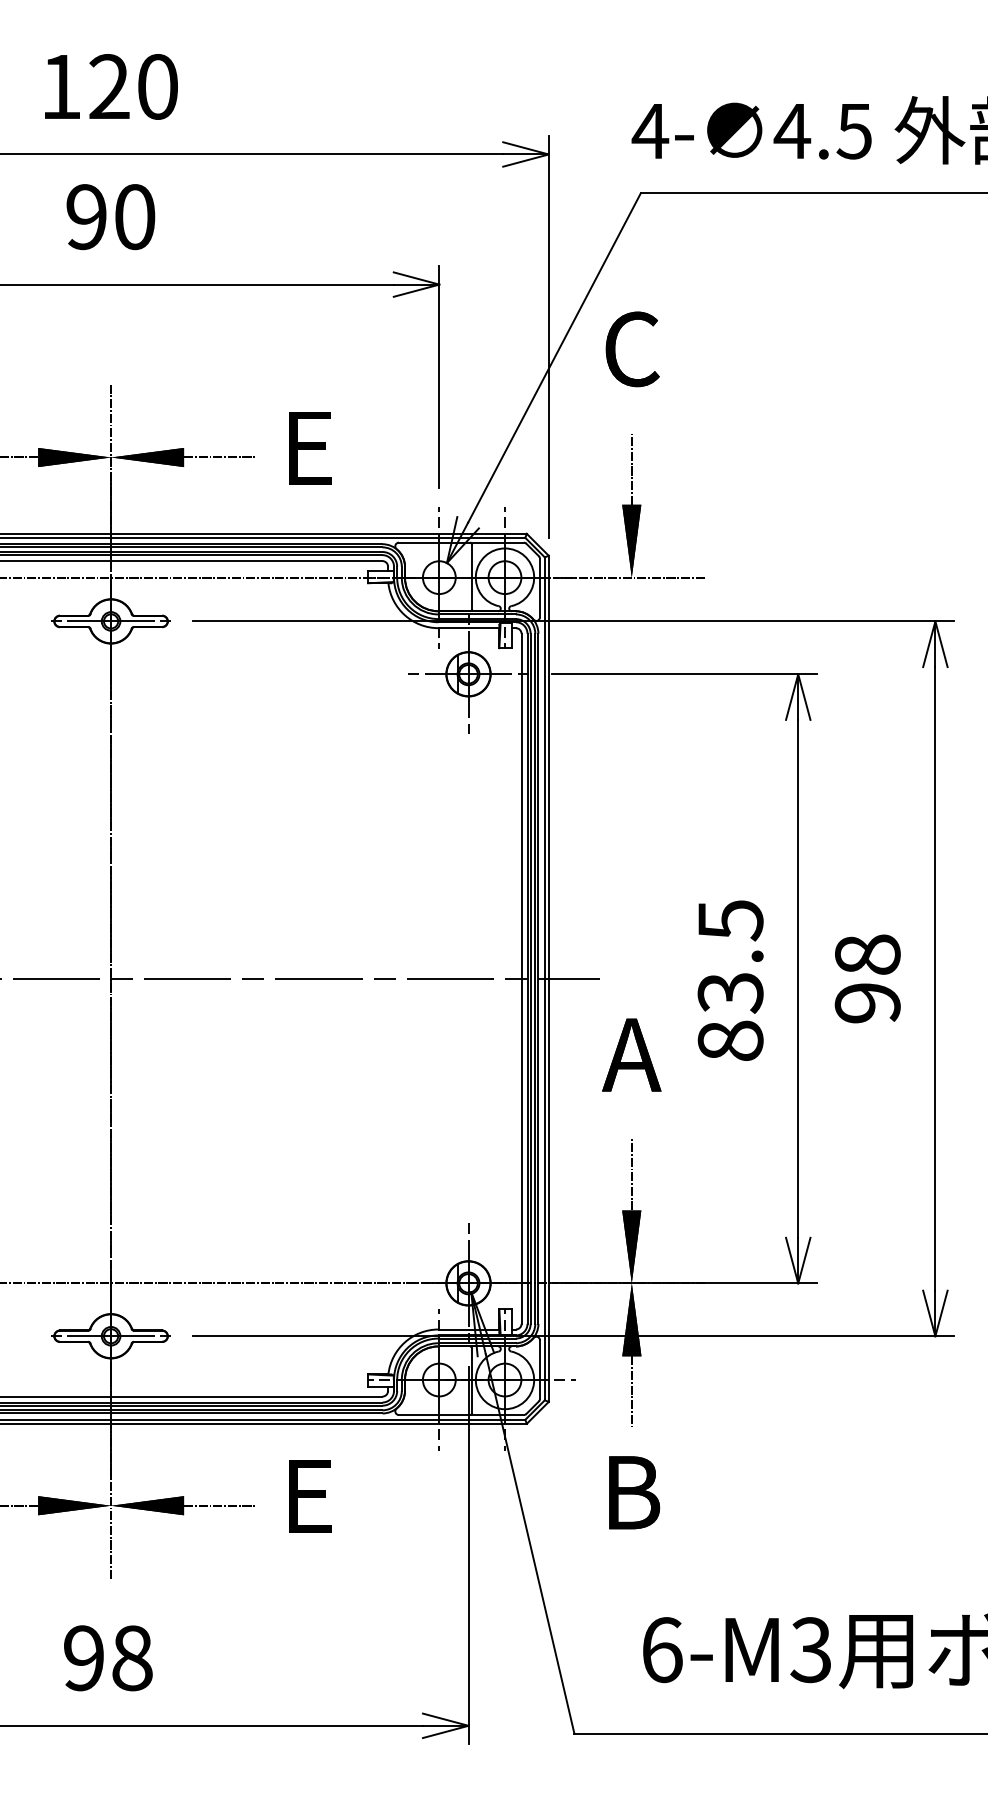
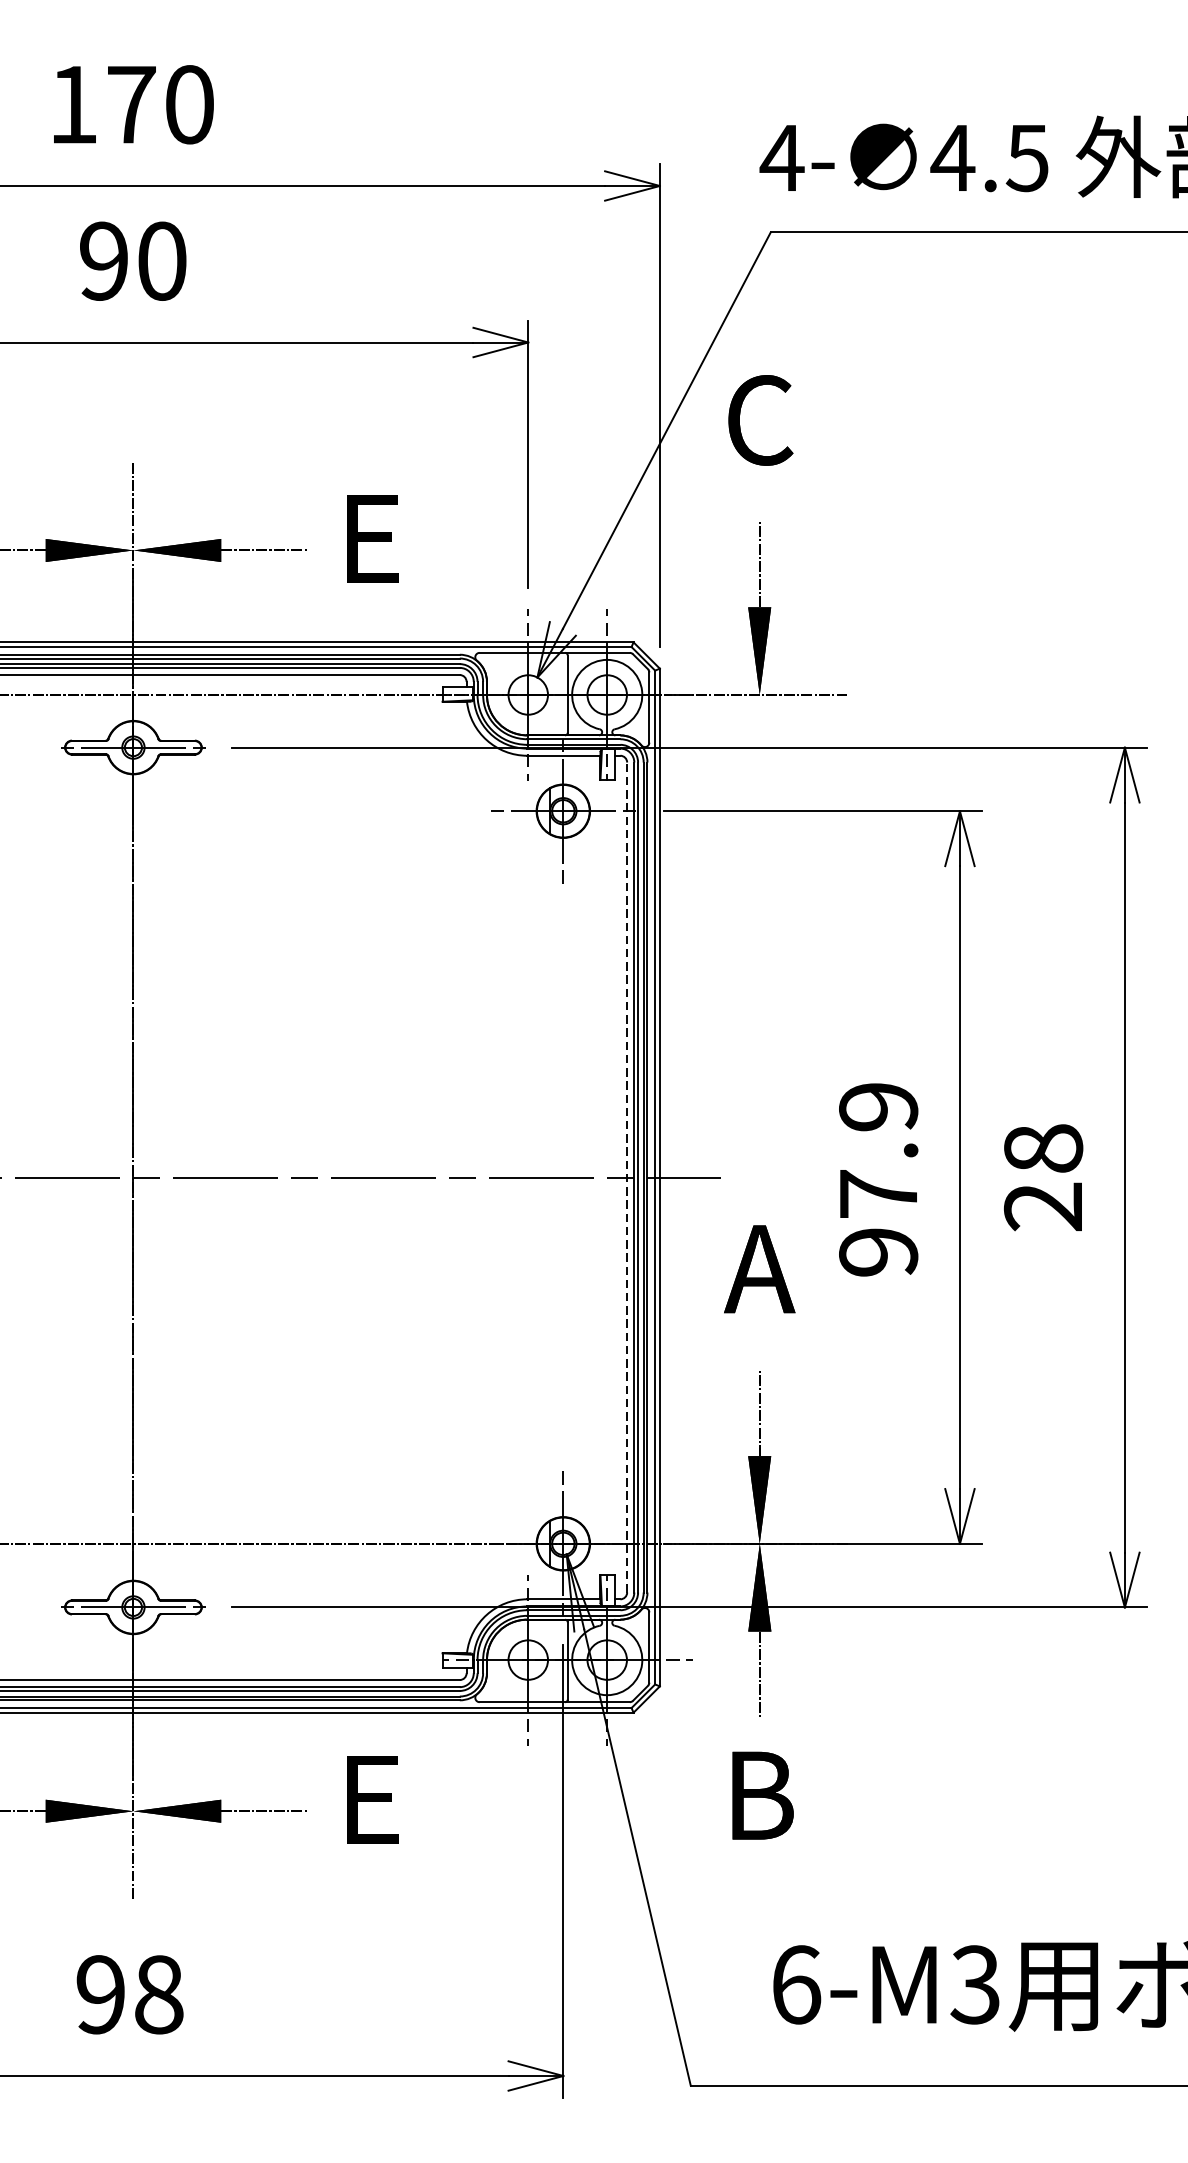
text: (109, 86) -> (131, 104), 120 -> 170
line: (521, 978) -> (627, 1177), solid -> dashed
text: (730, 980) -> (878, 1179), 83.5 -> 97.9
text: (867, 1003) -> (1043, 1207), 98 -> 28

